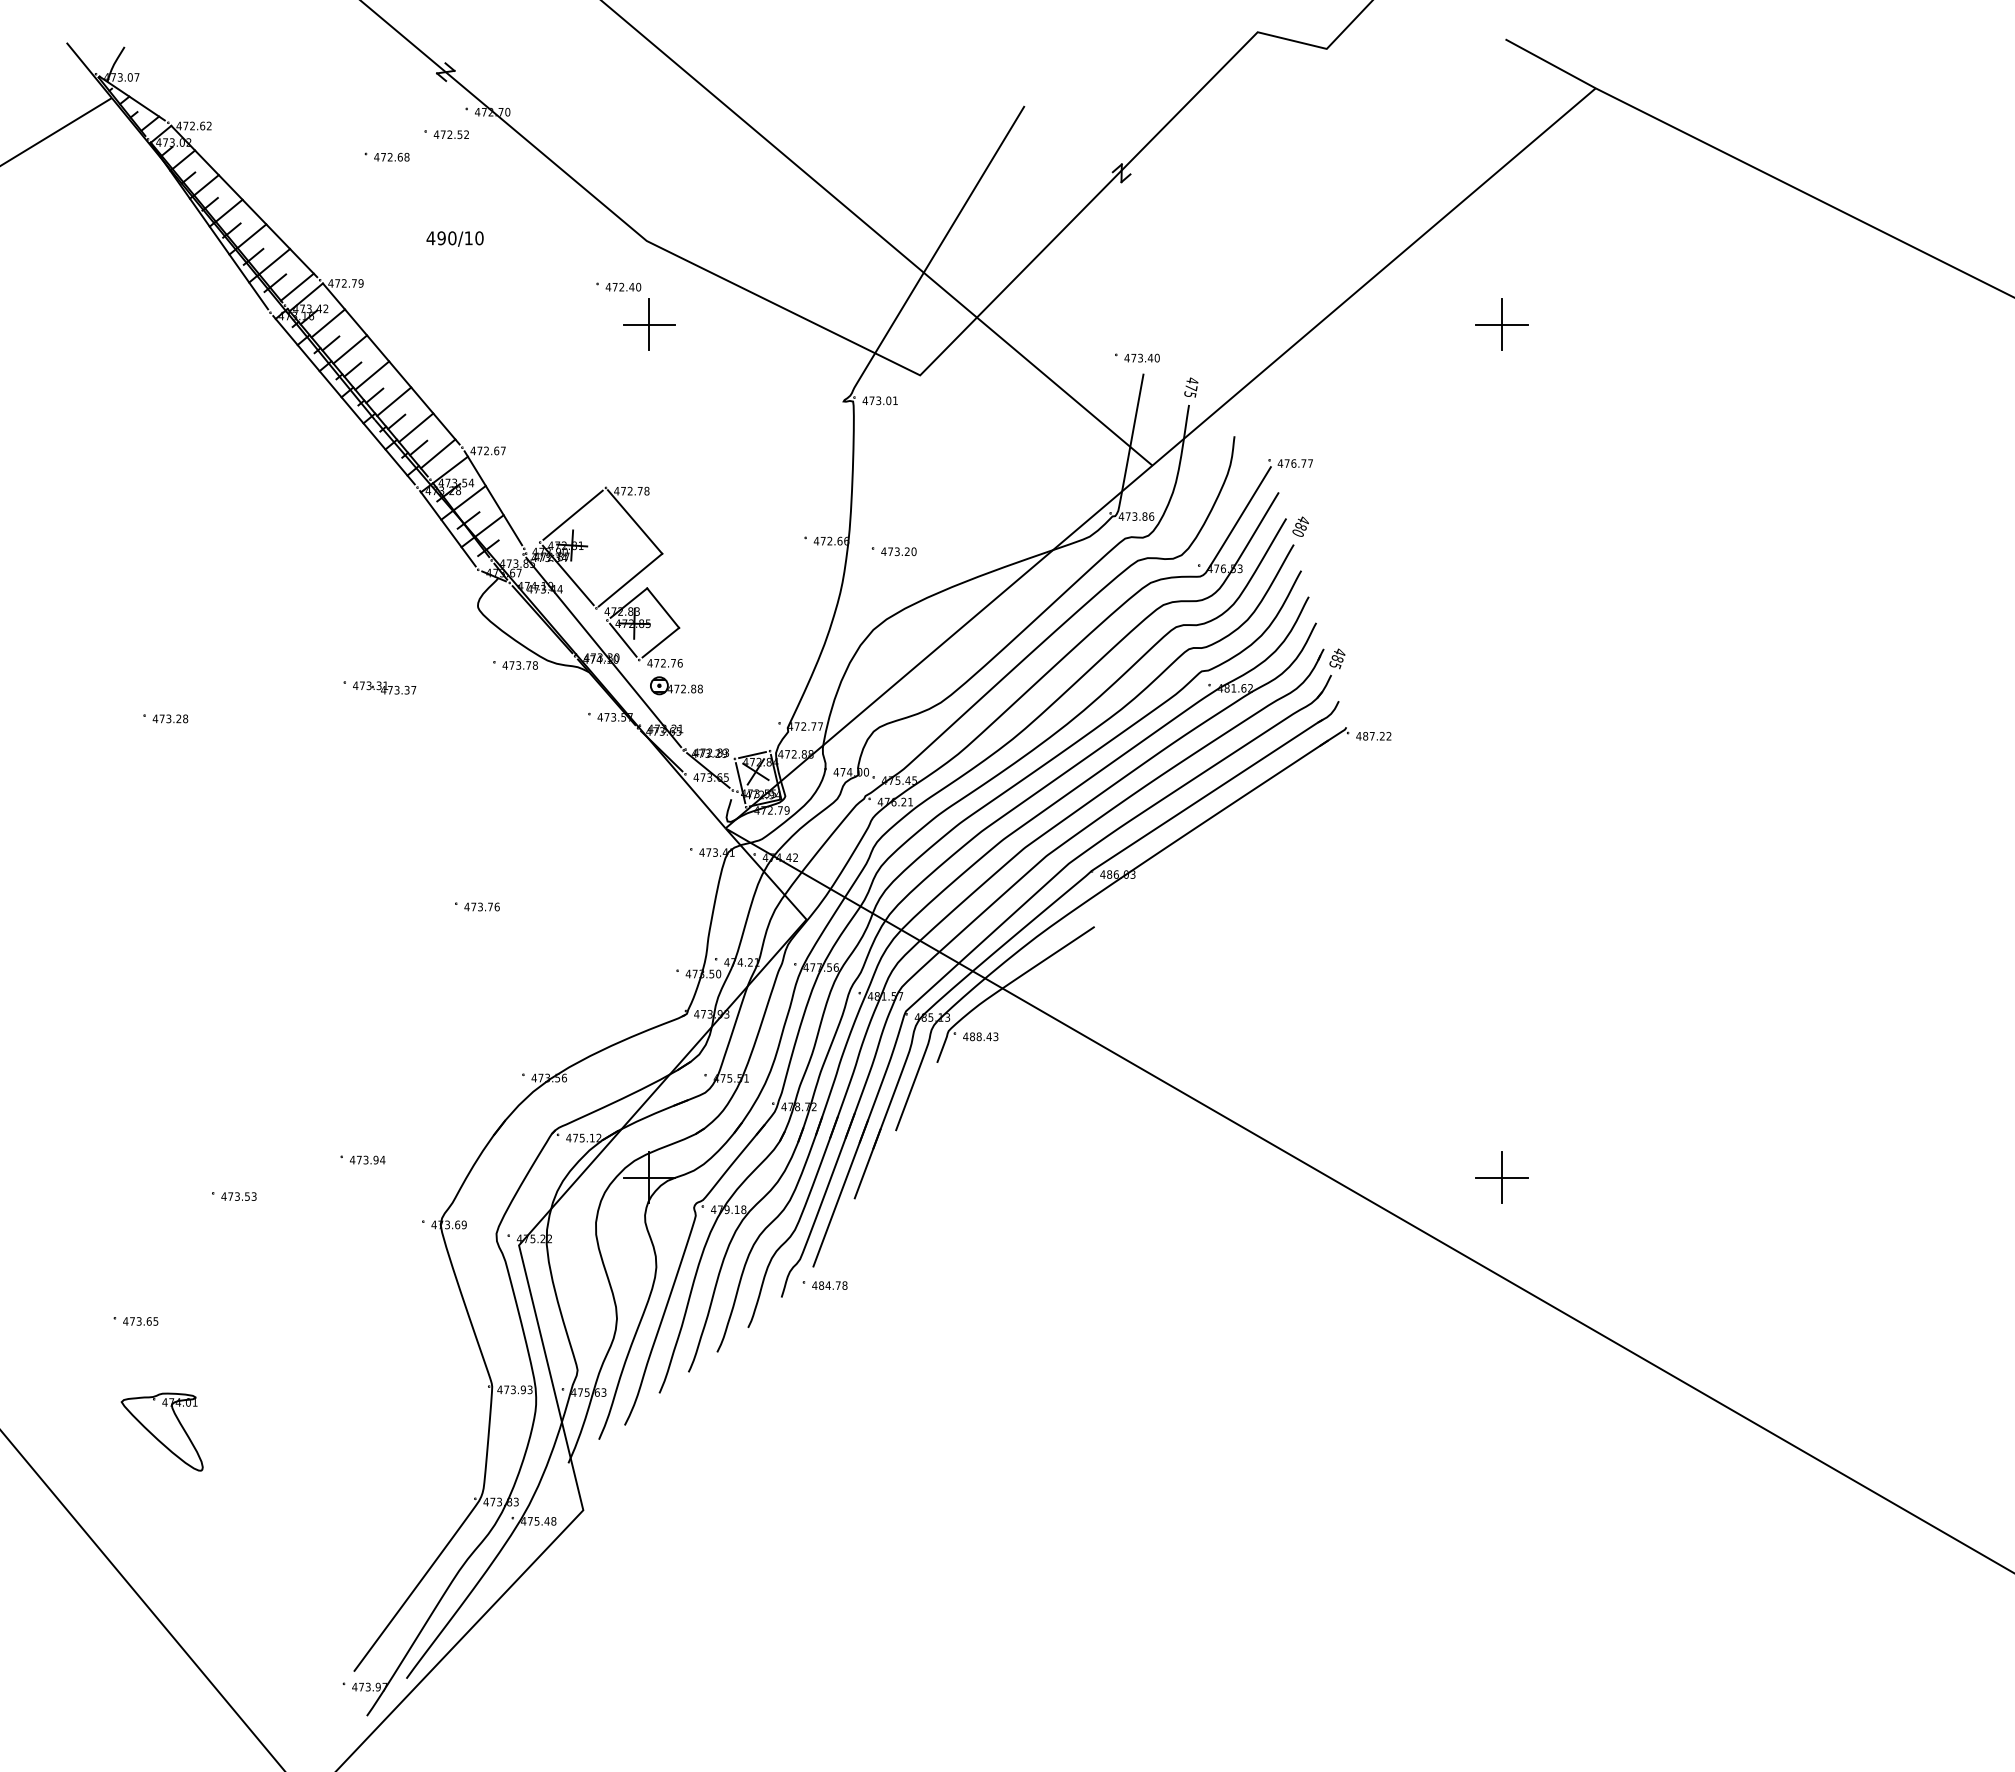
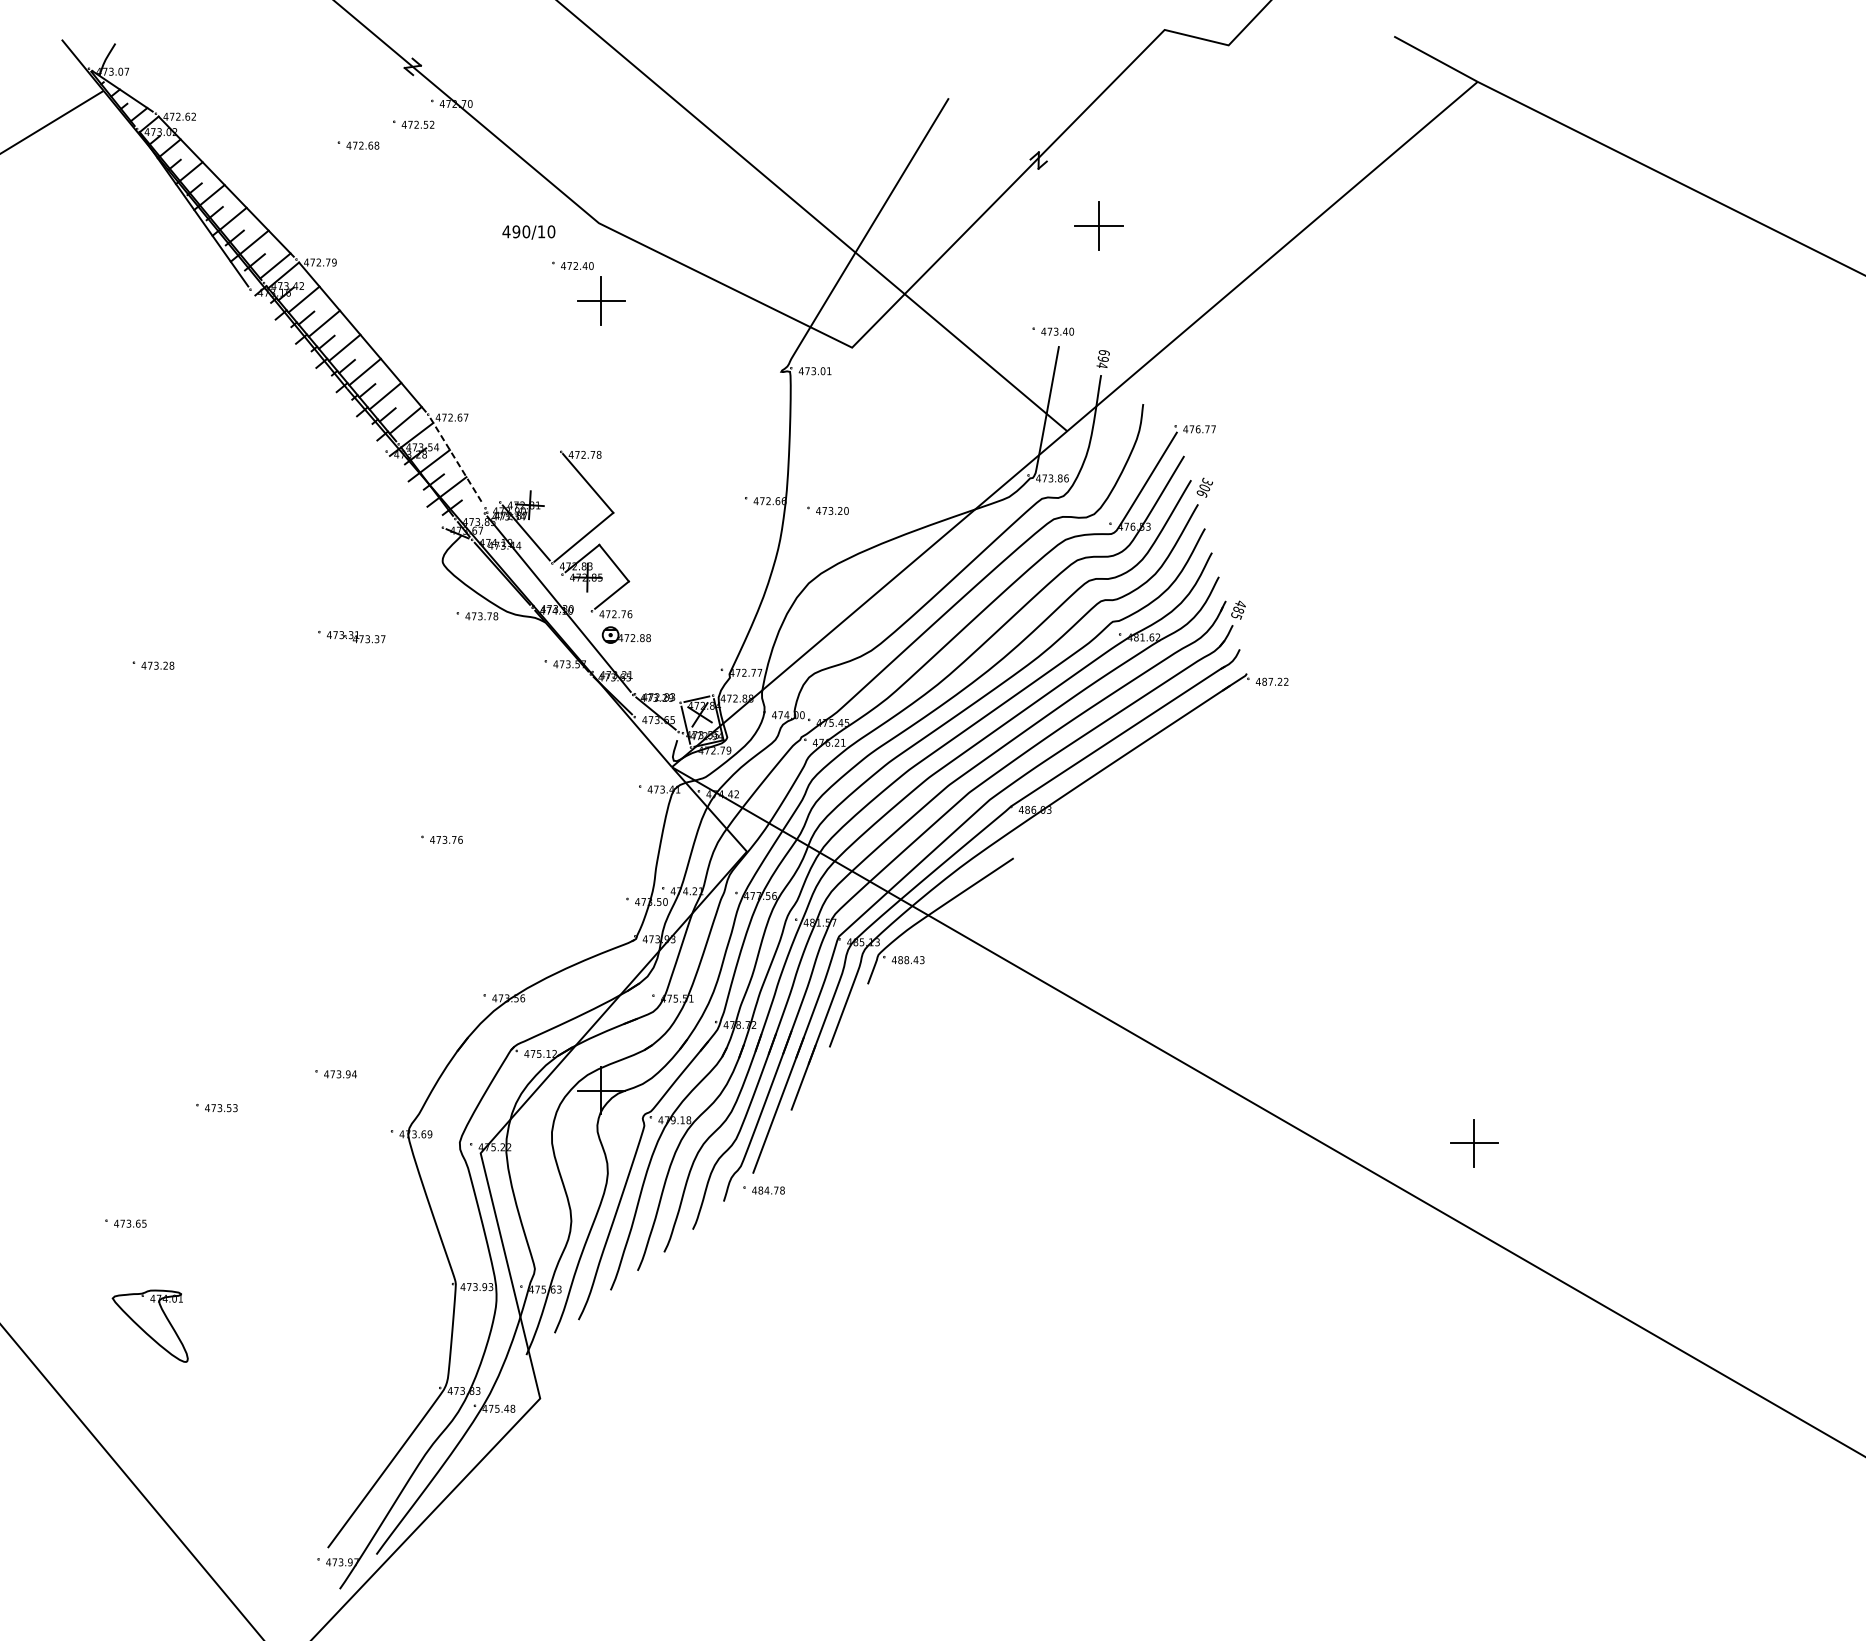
text: (454, 238) -> (528, 232), moved
part: (1501, 324) -> (1098, 225), moved
text: (1191, 387) -> (1103, 358), 475 -> 694
line: (343, 400) -> (318, 370), removed
line: (493, 498) -> (457, 461), solid -> dashed
line: (572, 514) -> (530, 476), removed
text: (1300, 526) -> (1204, 487), 480 -> 306
line: (447, 528) -> (414, 489), removed
line: (623, 639) -> (577, 592), removed
part: (1501, 1177) -> (1473, 1143), moved

